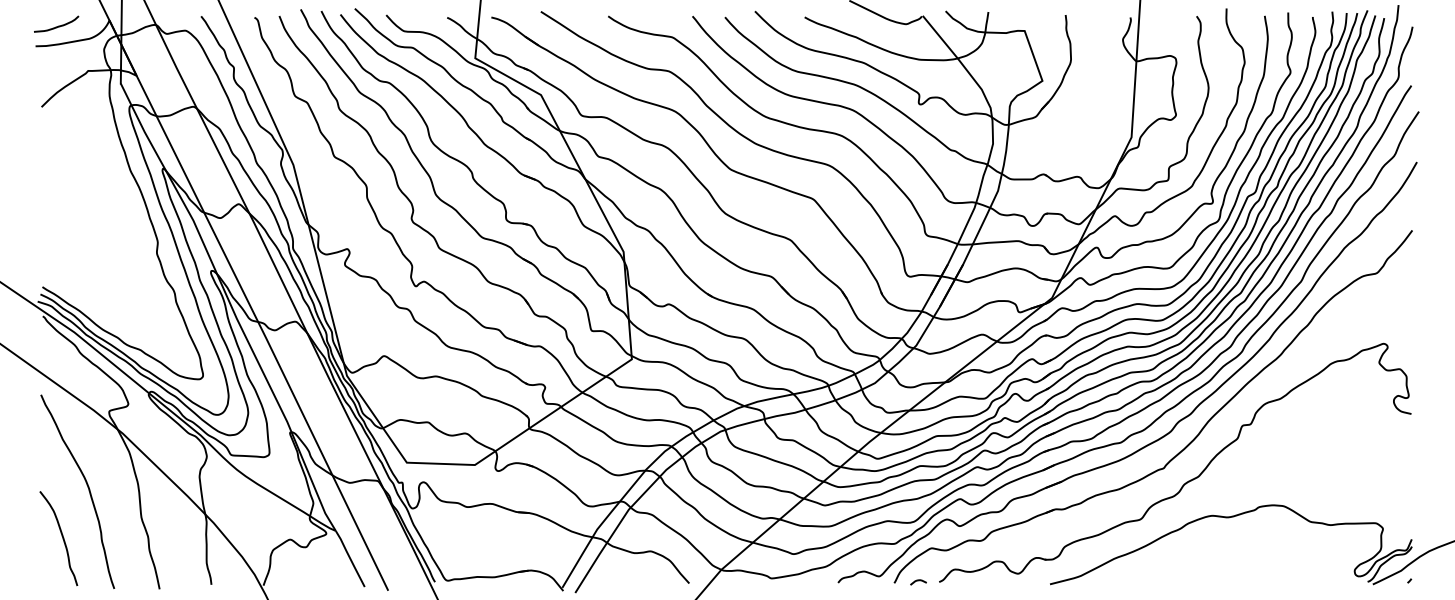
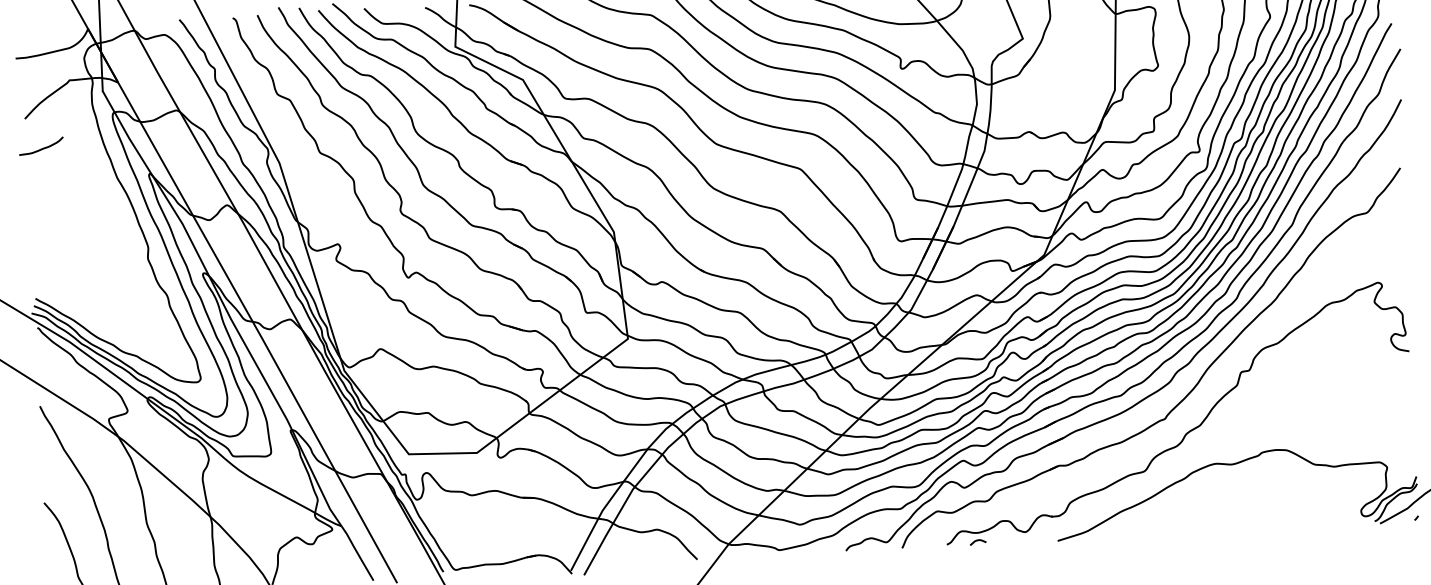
curve: (58, 25) -> (43, 147), moved
curve: (918, 581) -> (978, 541), moved

